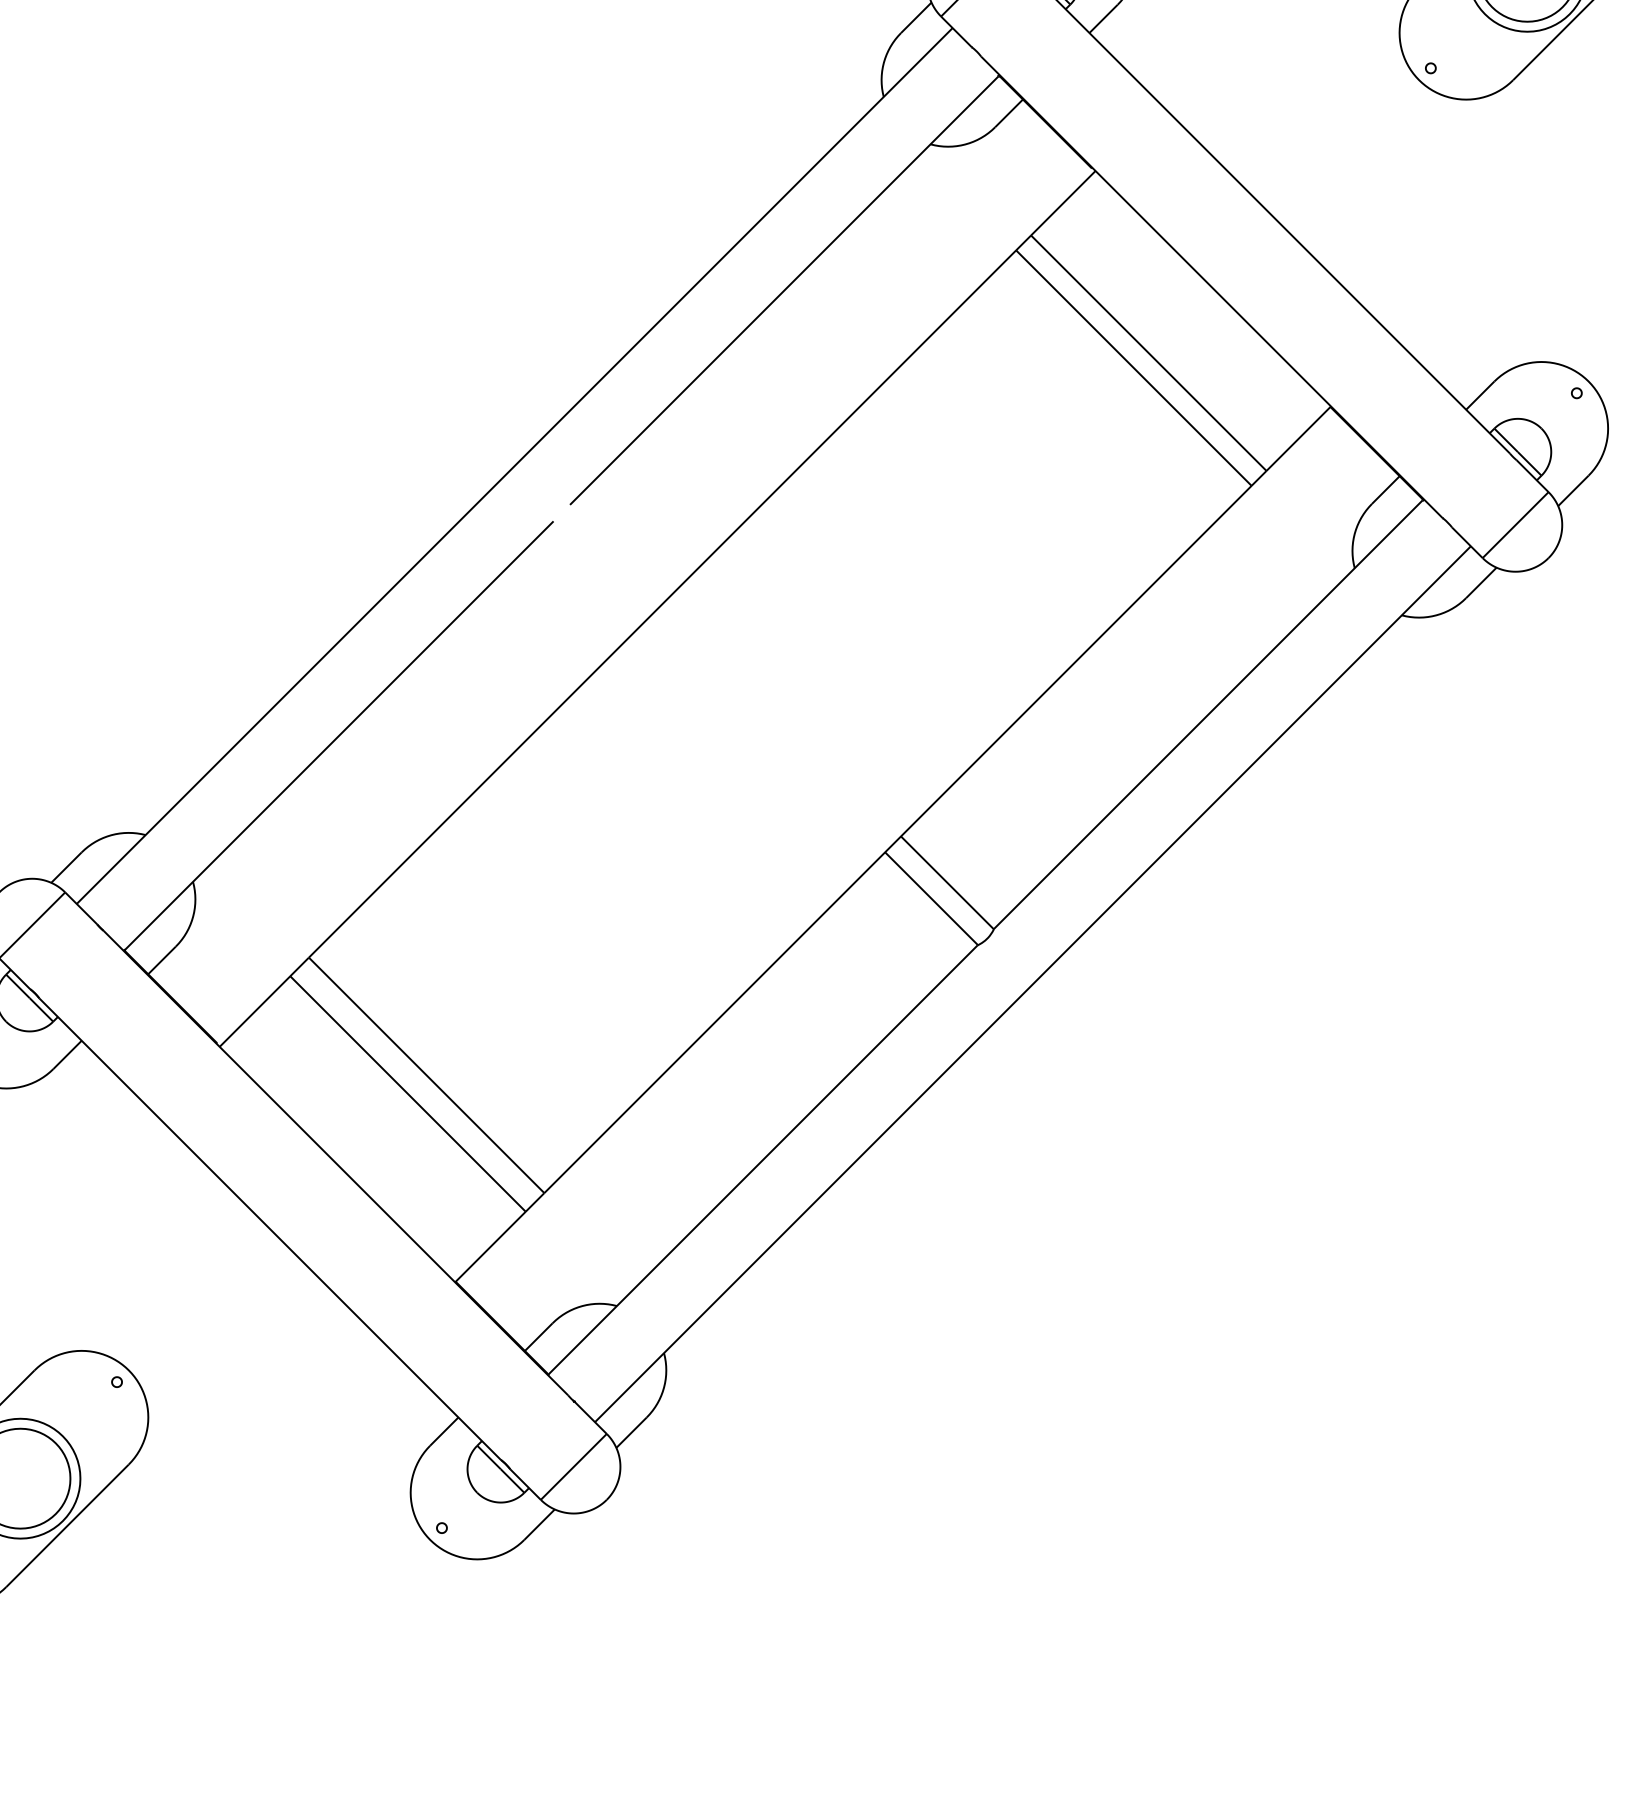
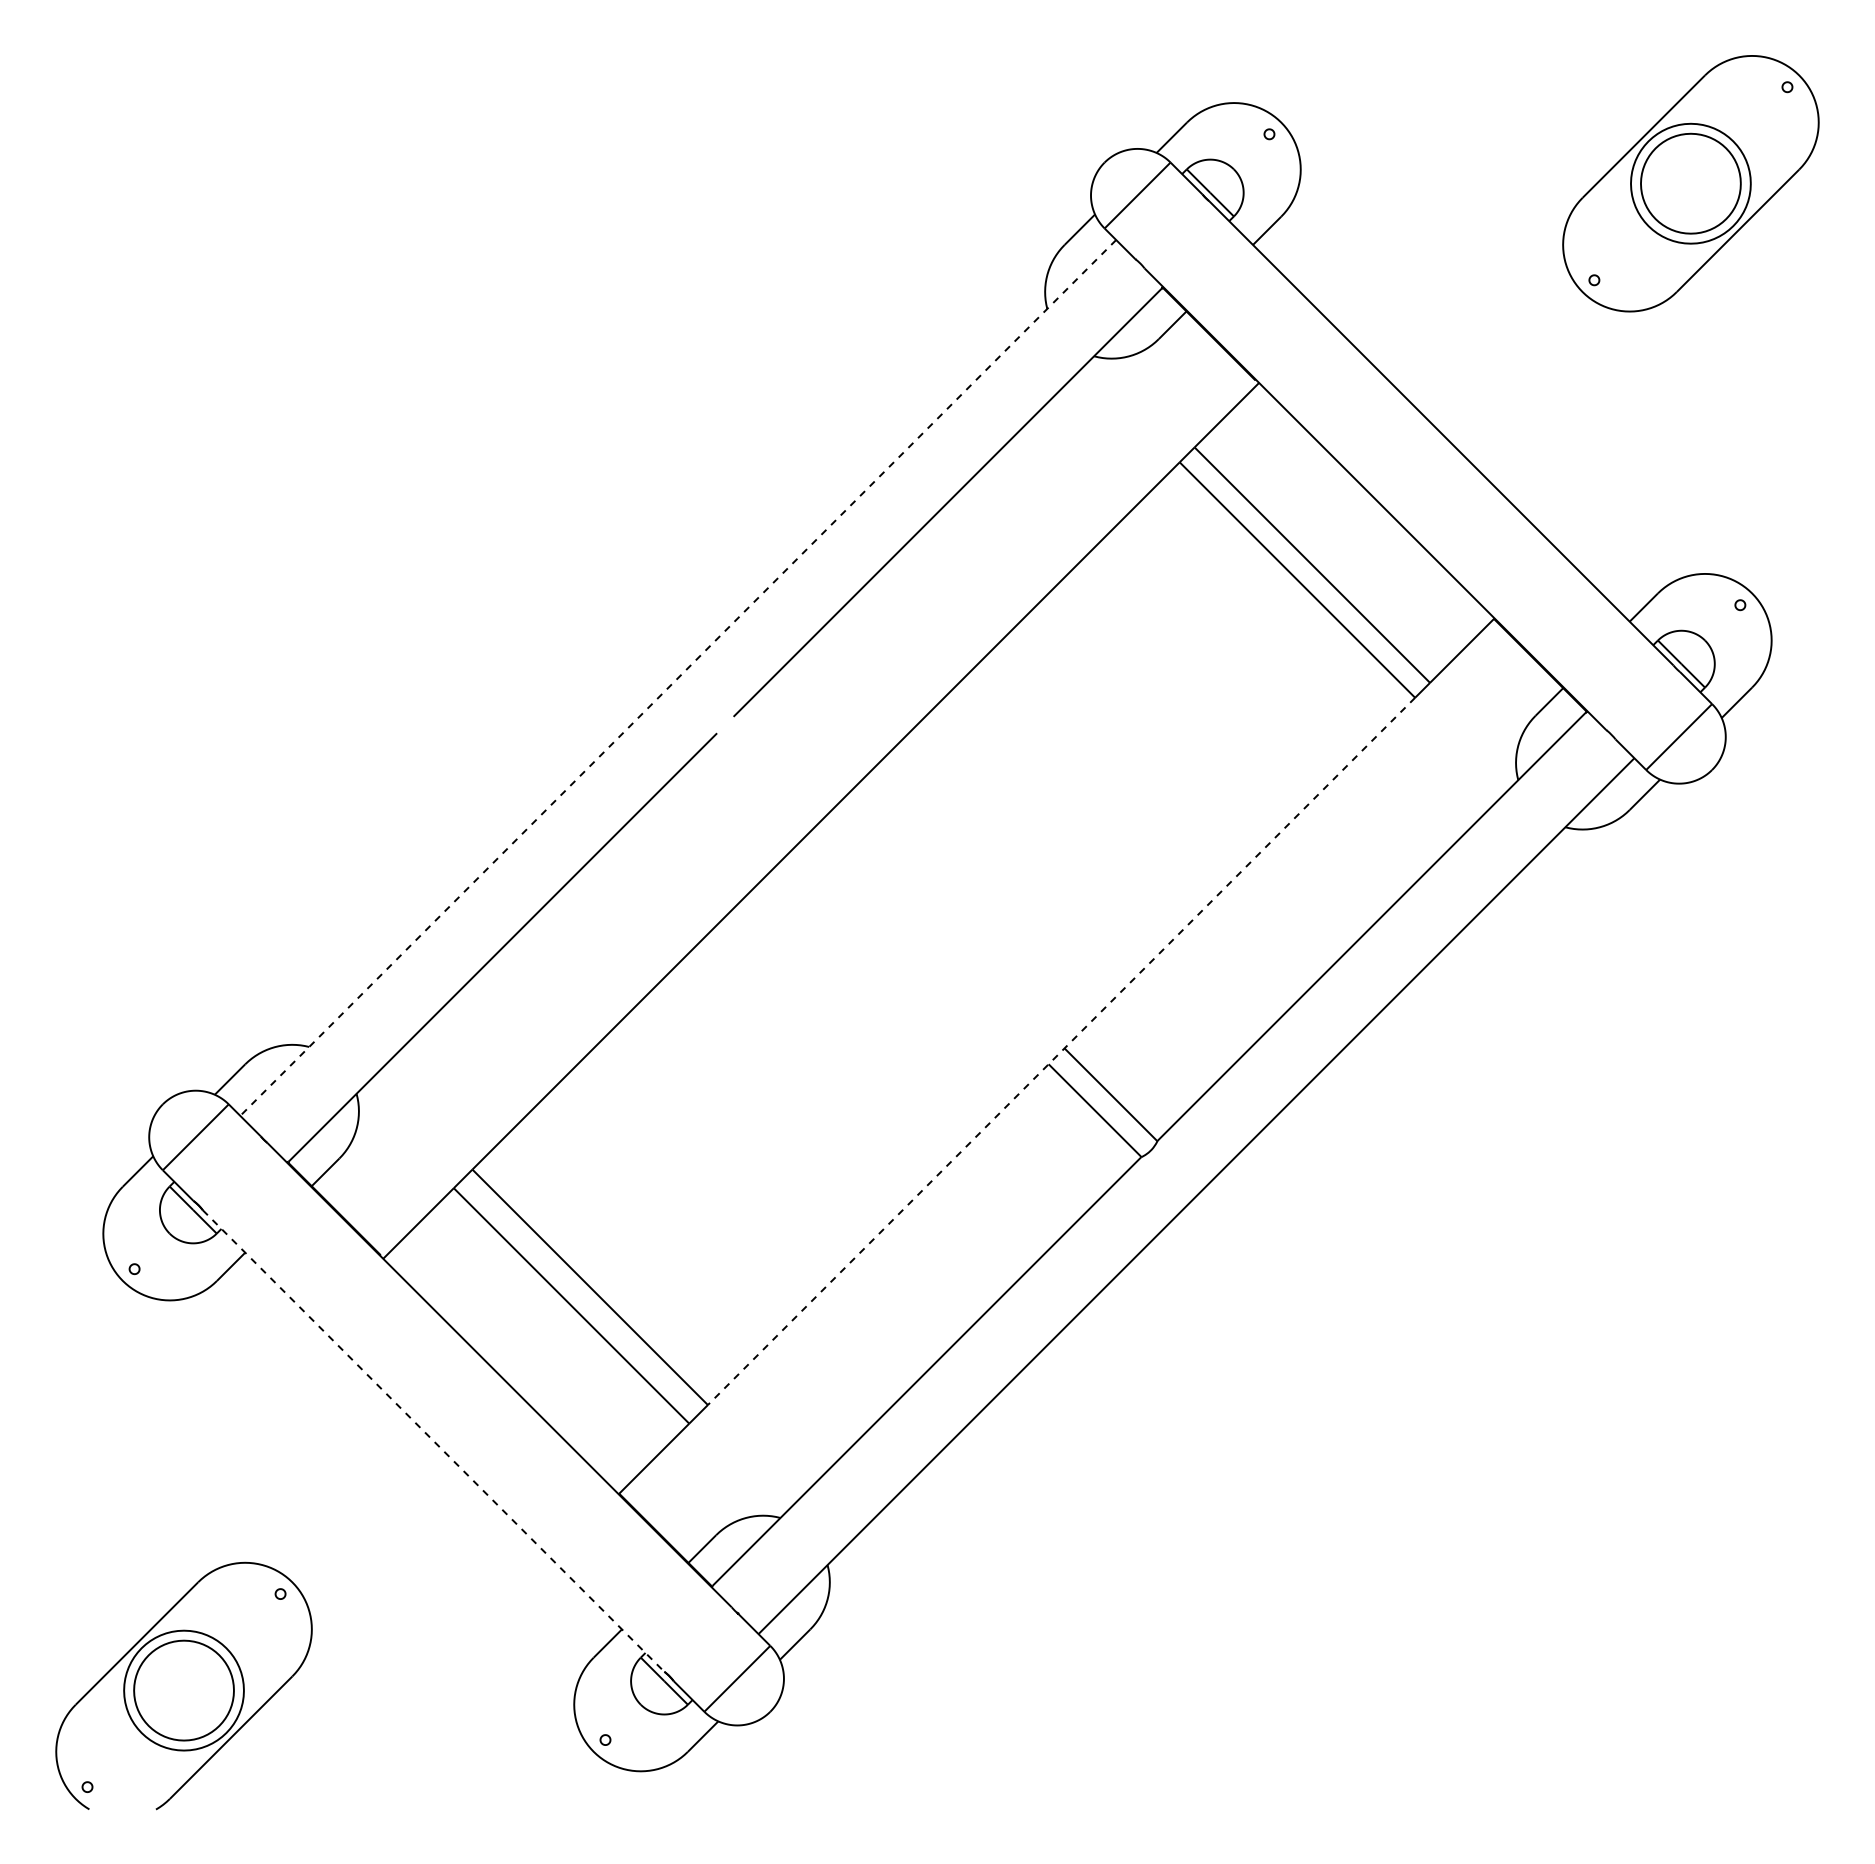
line: (513, 466) -> (677, 678), solid -> dashed
line: (897, 839) -> (1061, 1051), solid -> dashed
line: (269, 1229) -> (433, 1441), solid -> dashed

